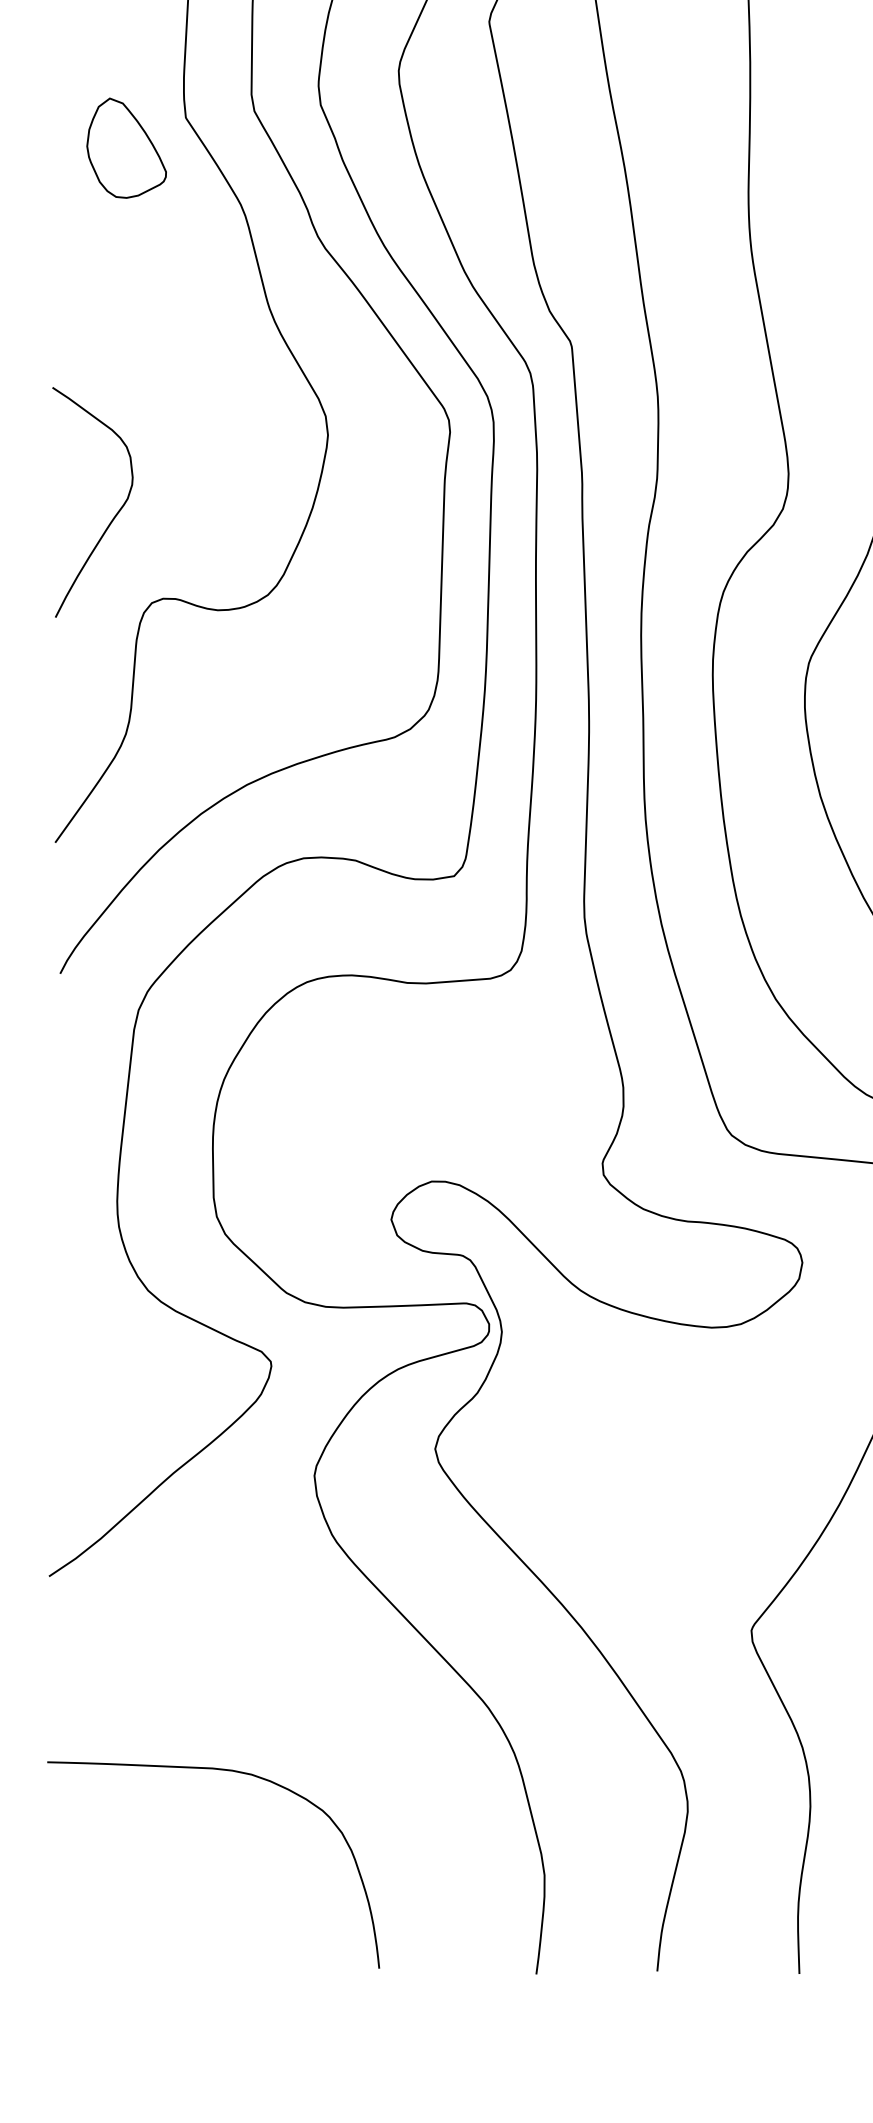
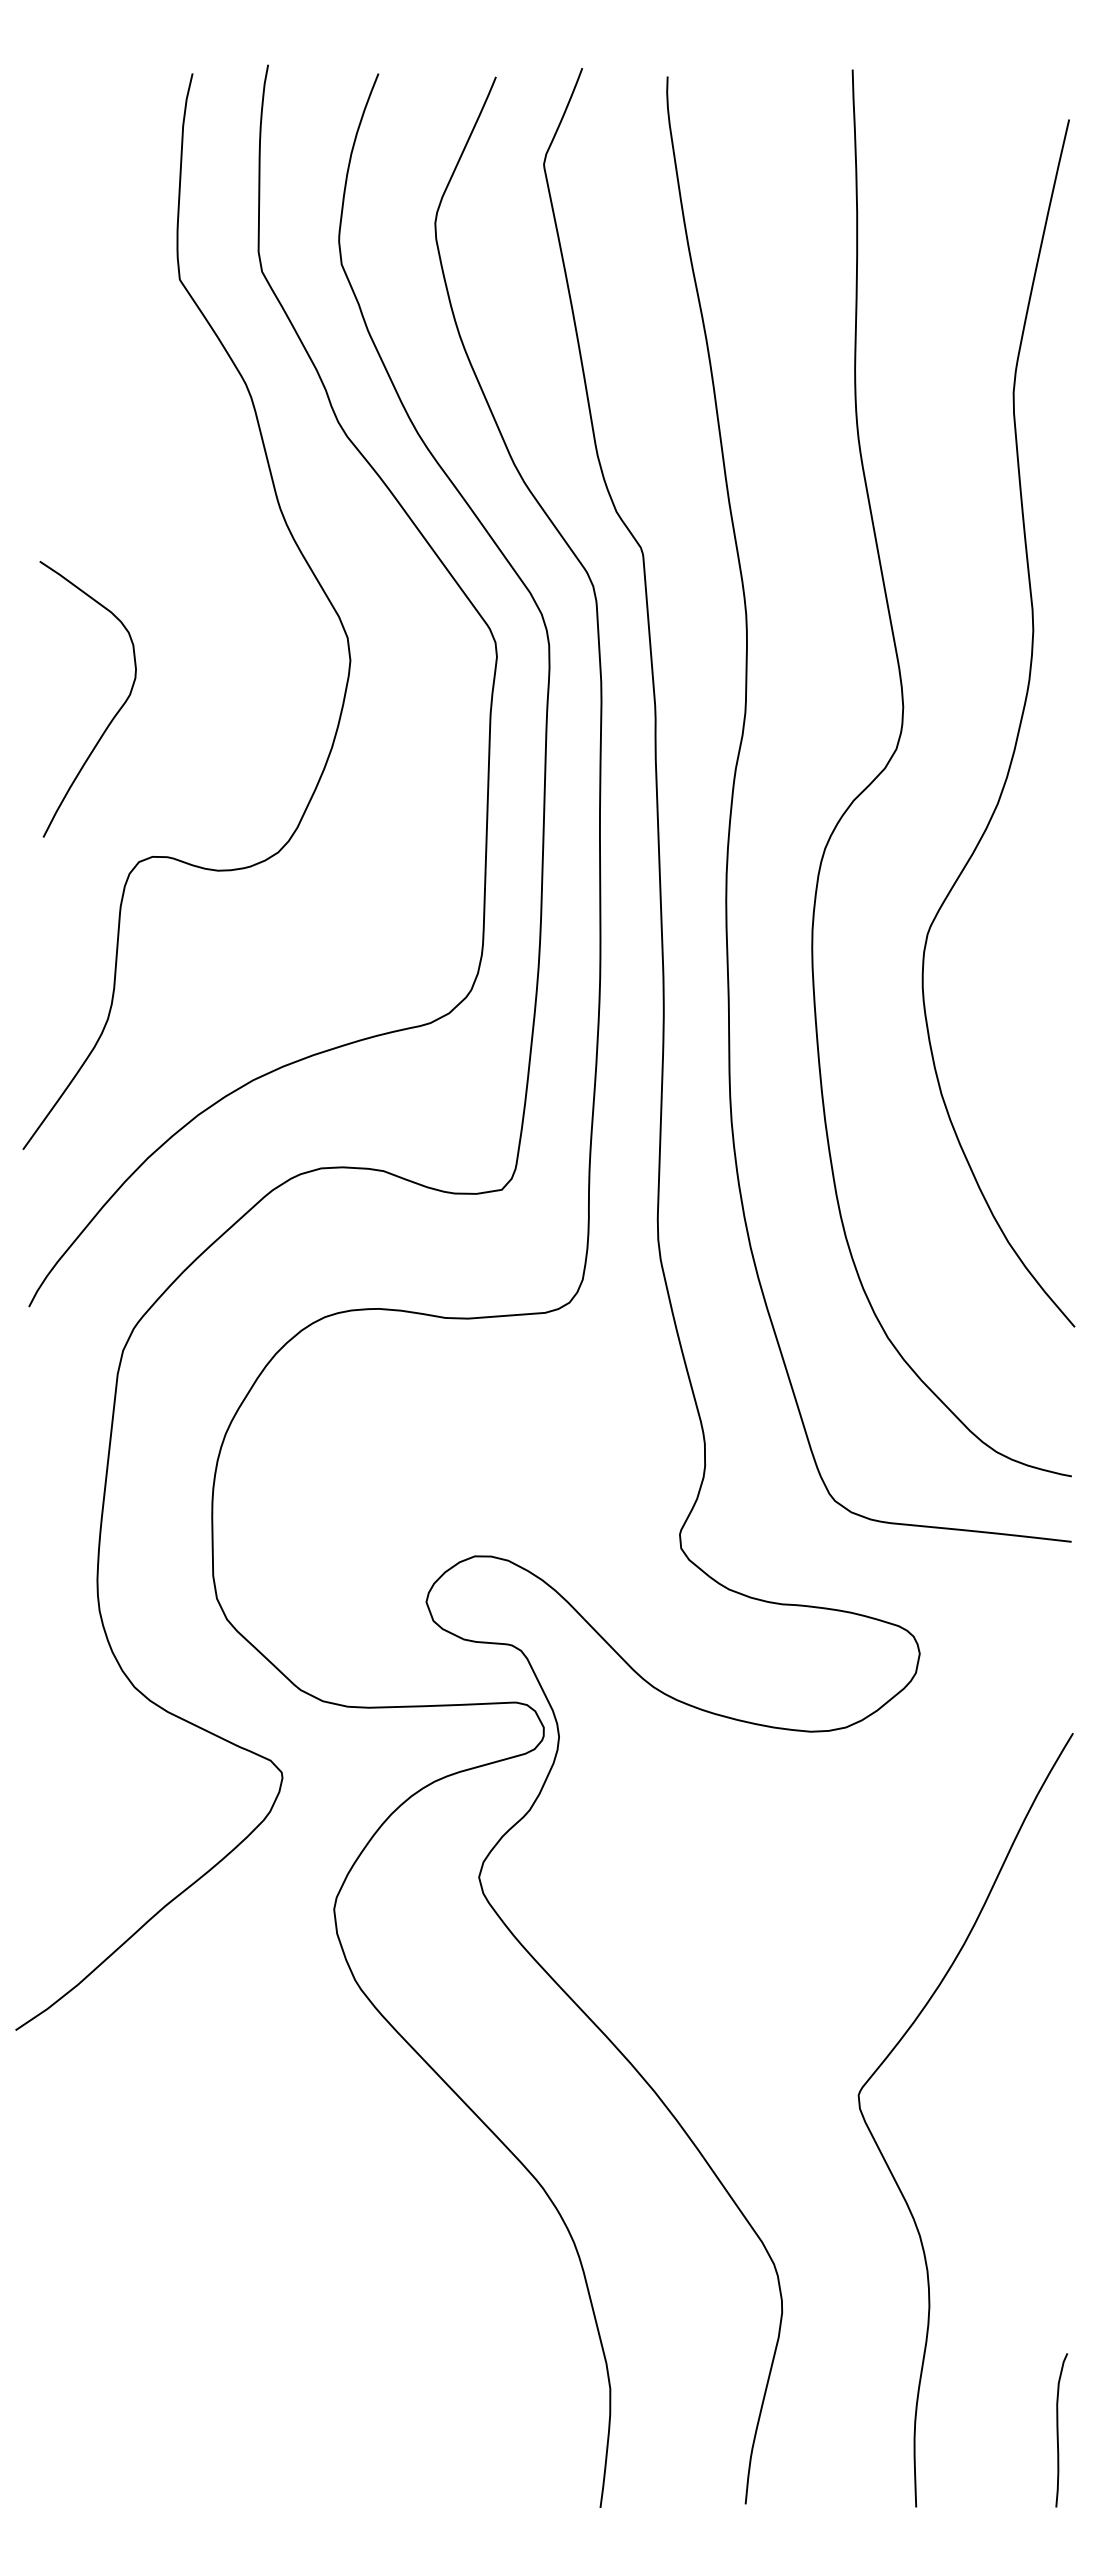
part: (126, 147) -> (108, 315), removed
curve: (113, 516) -> (113, 716), moved
curve: (223, 1770) -> (224, 2263), removed

